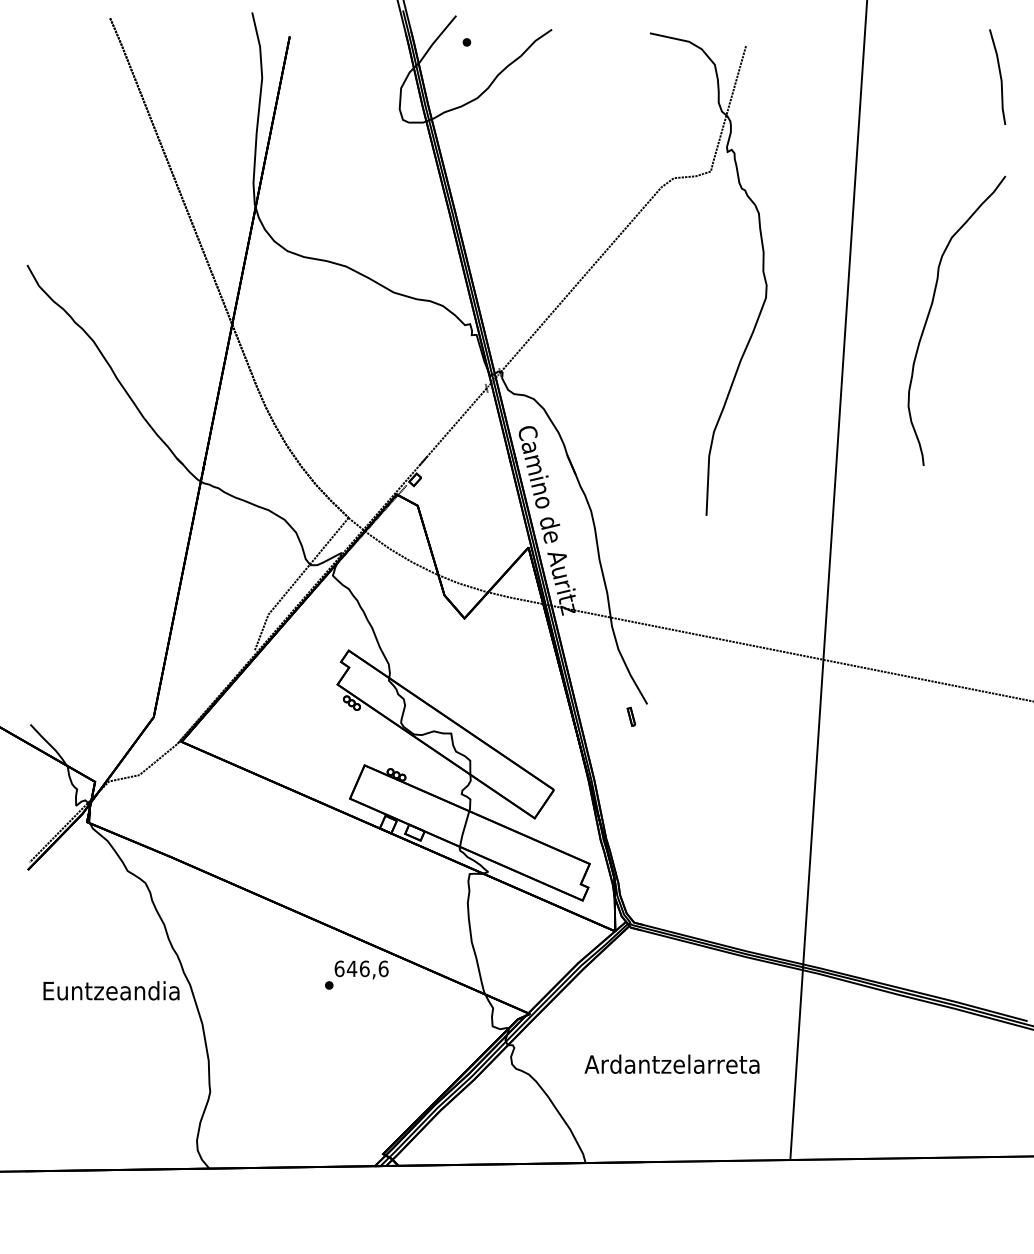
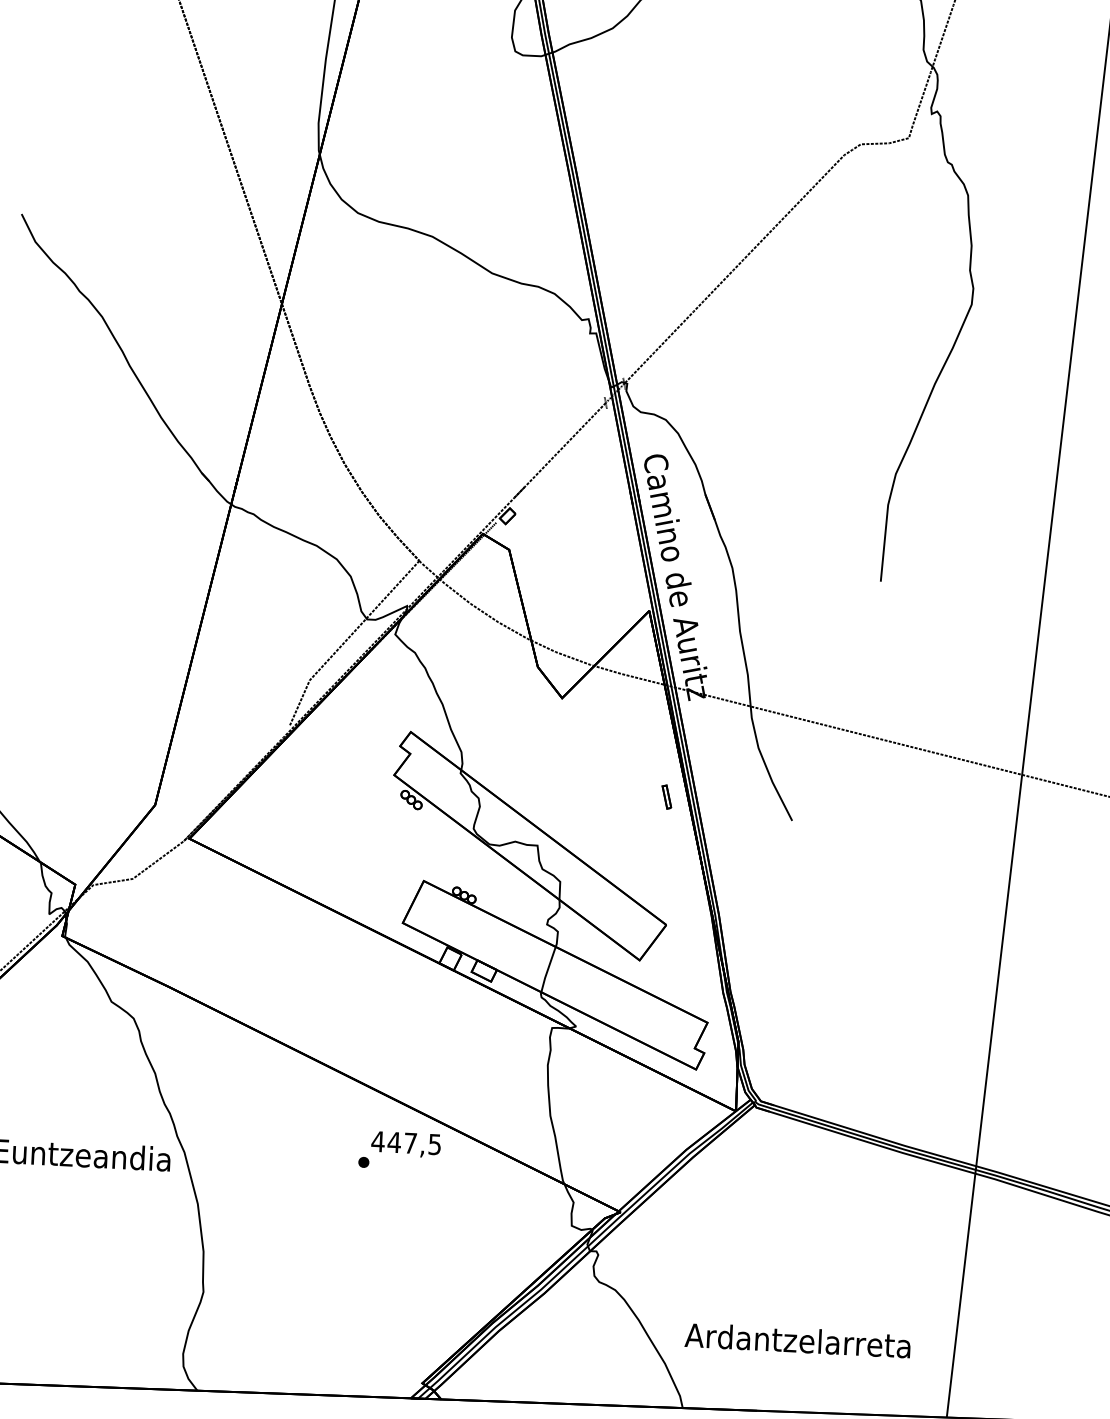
part: (631, 716) -> (667, 796), moved
text: (361, 968) -> (406, 1142), 646,6 -> 447,5
text: (671, 1063) -> (797, 1339), moved

